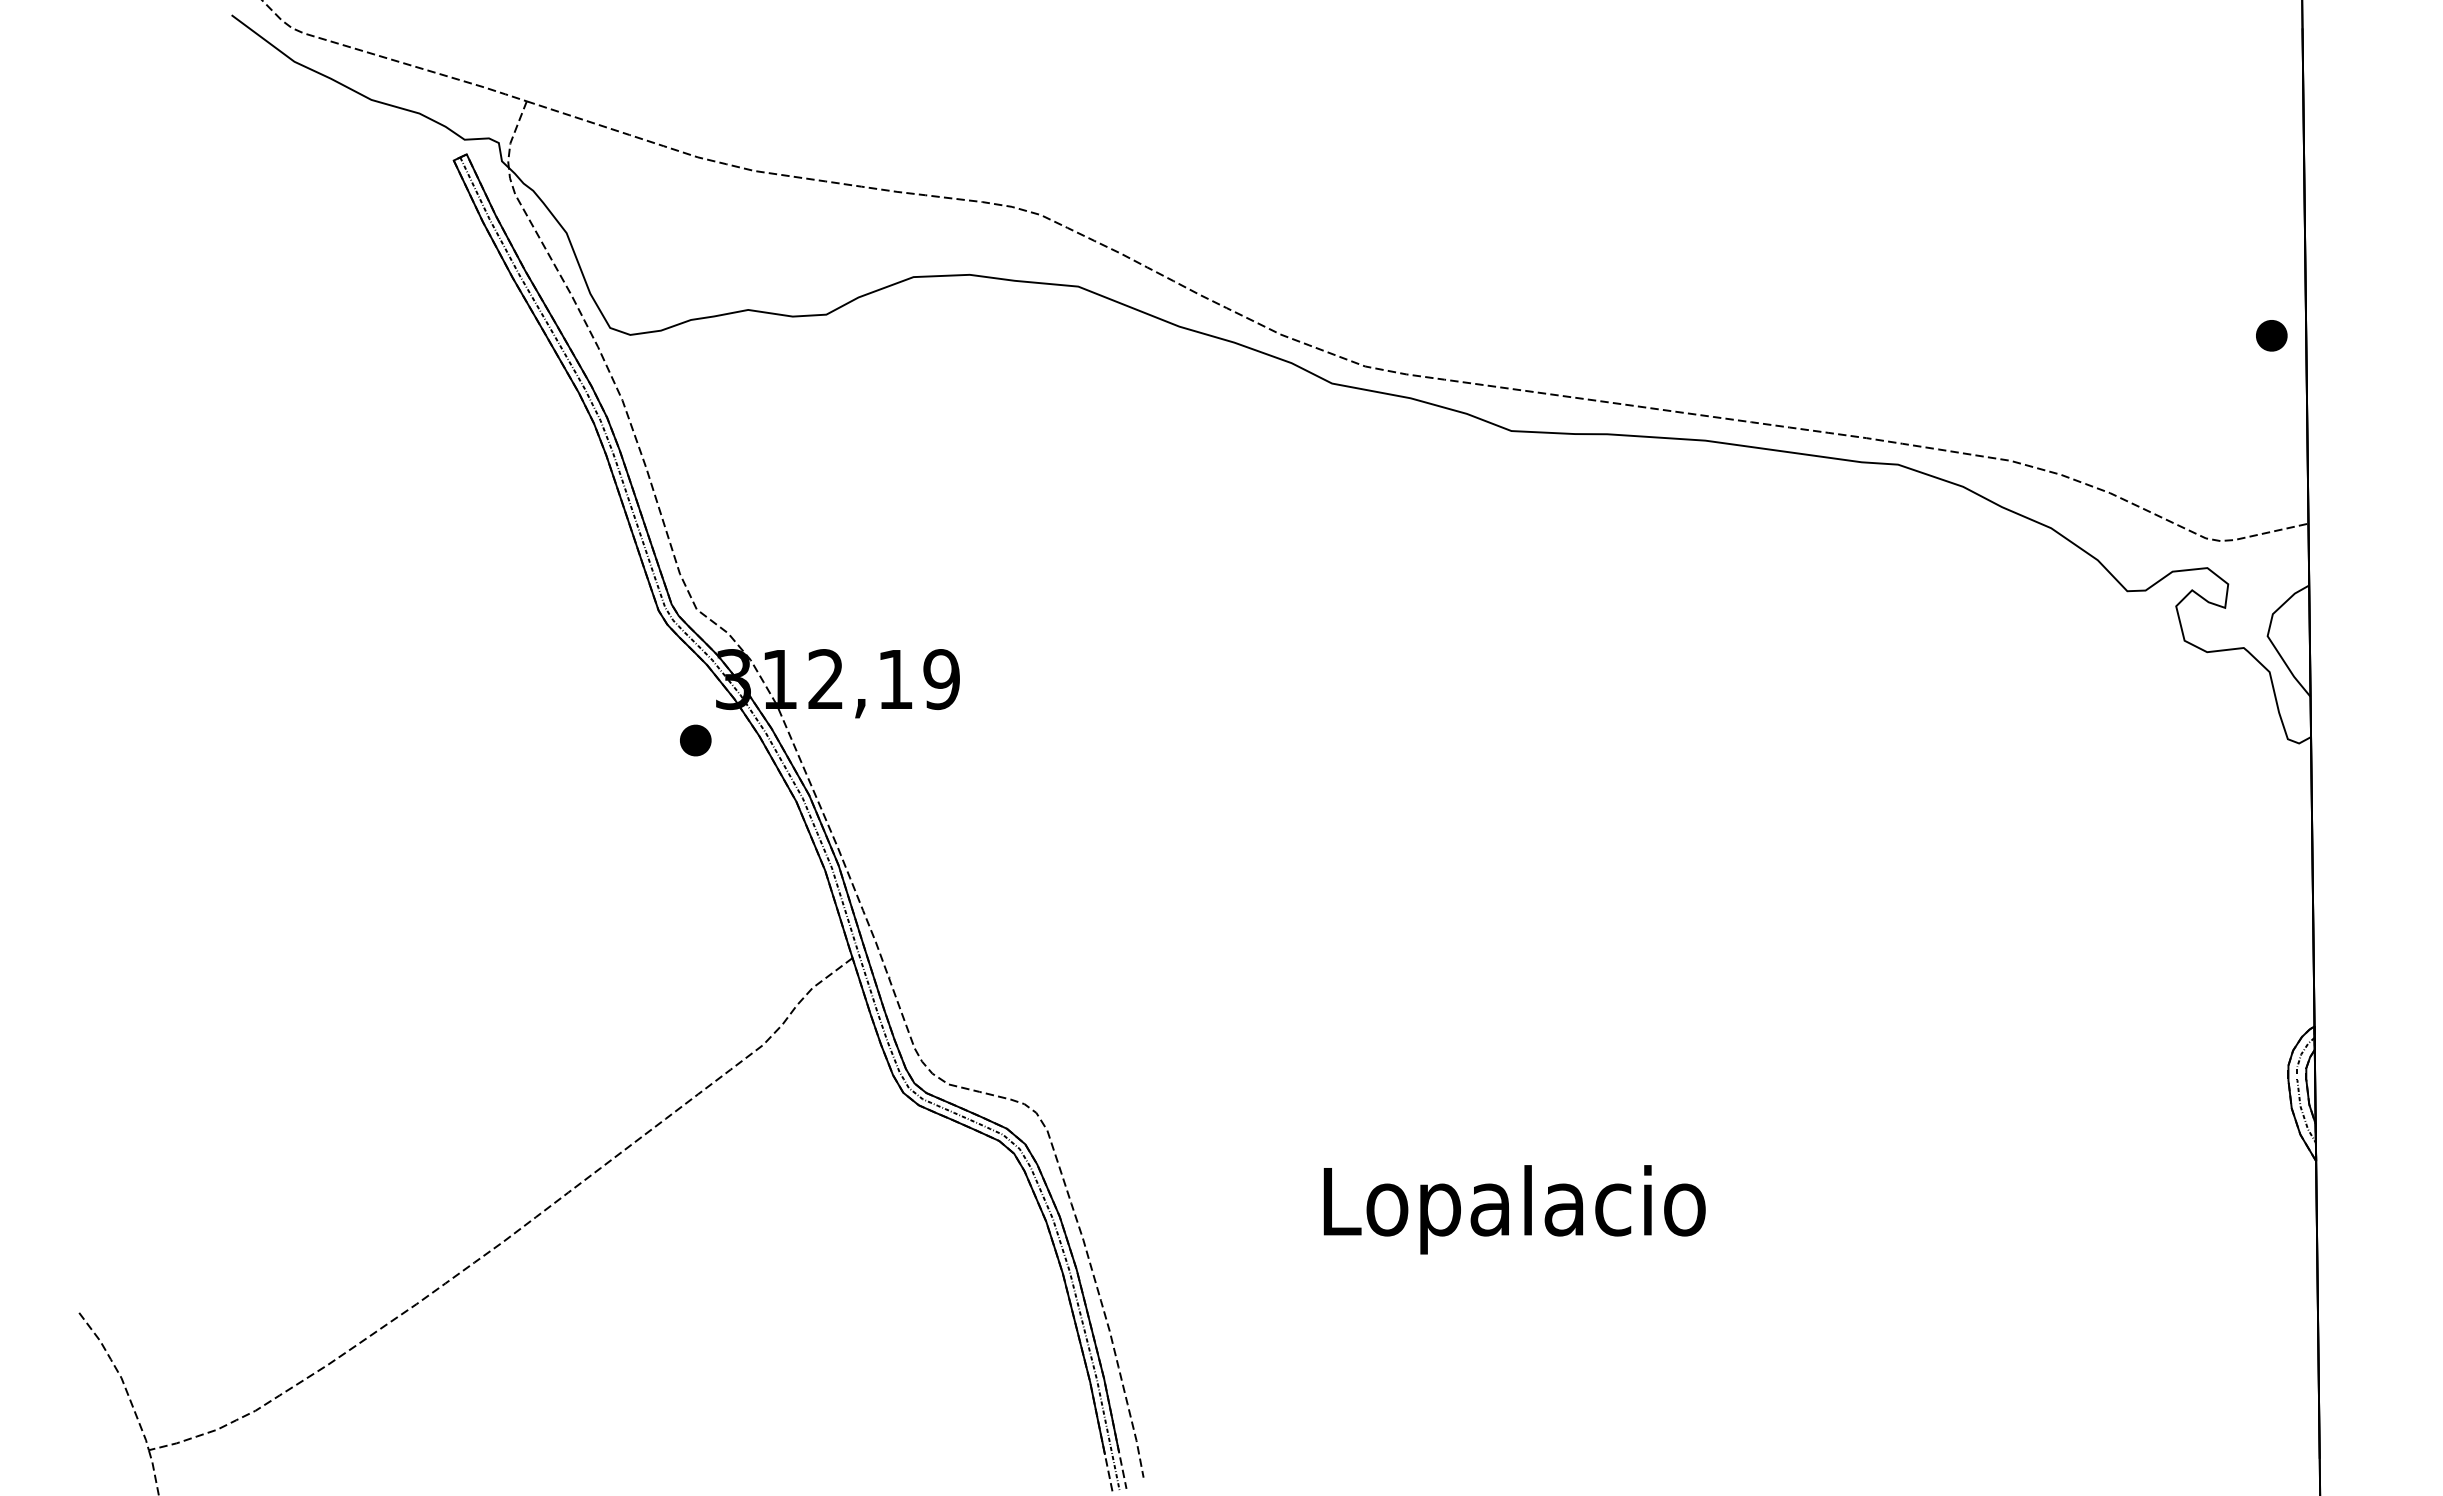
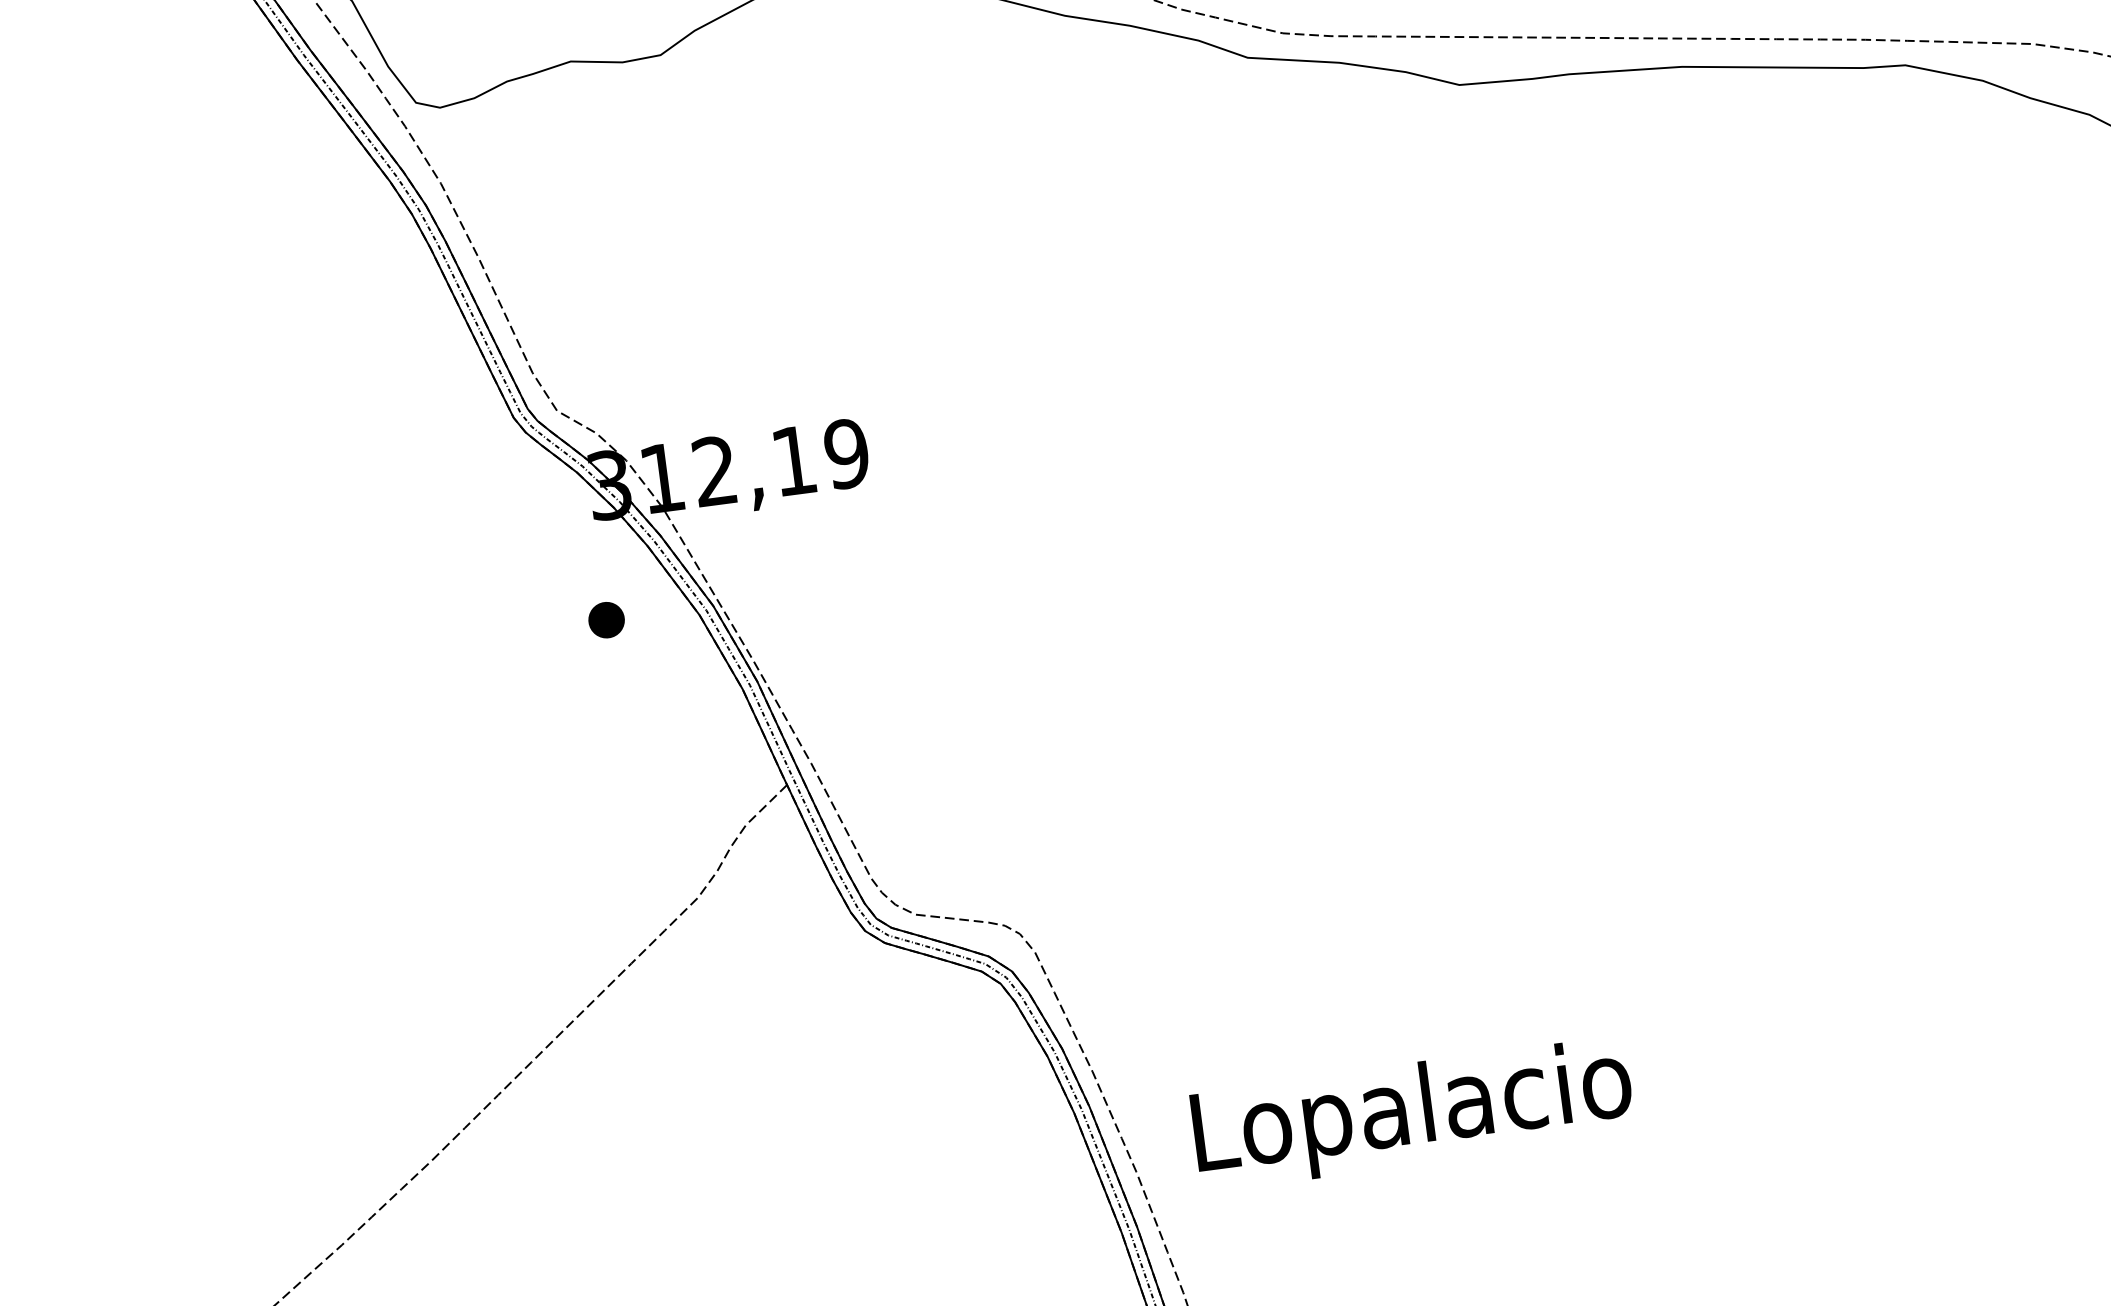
part: (695, 740) -> (606, 620), moved
text: (1514, 1209) -> (1412, 1113), moved

